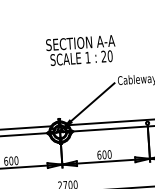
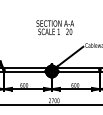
text: (79, 50) -> (54, 27), moved

